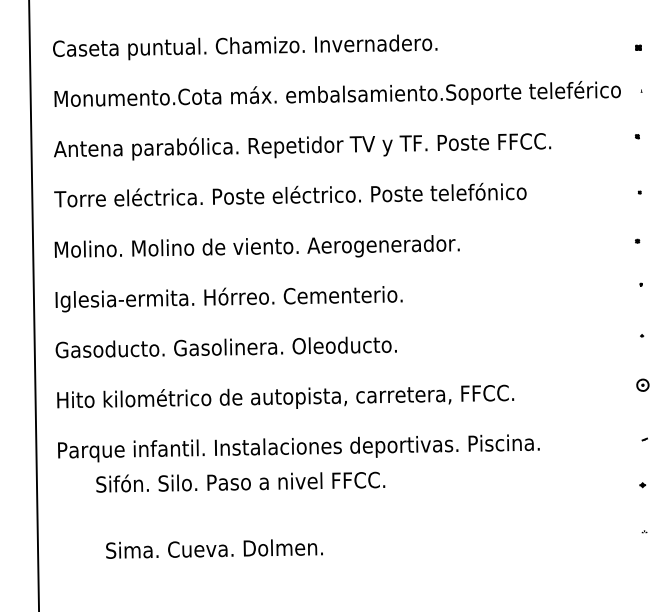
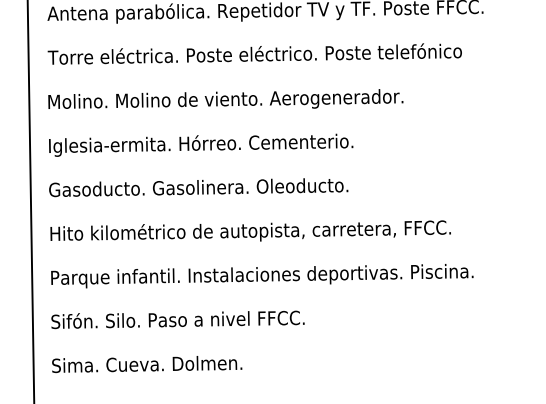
text: (240, 481) -> (177, 319), moved
text: (214, 548) -> (147, 363), moved

